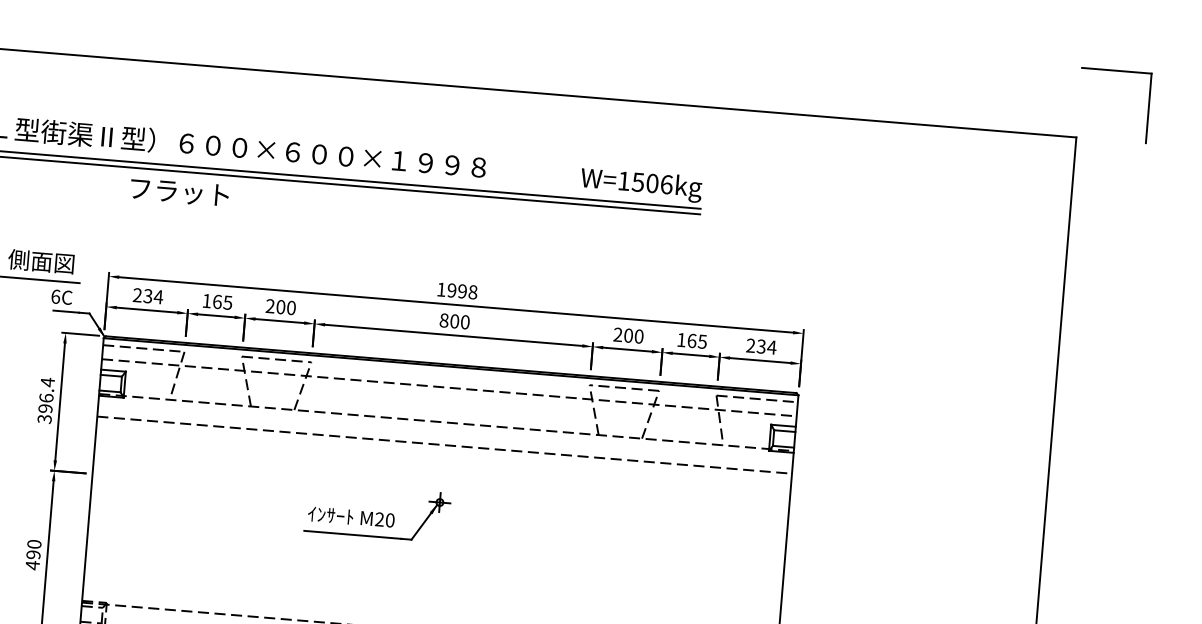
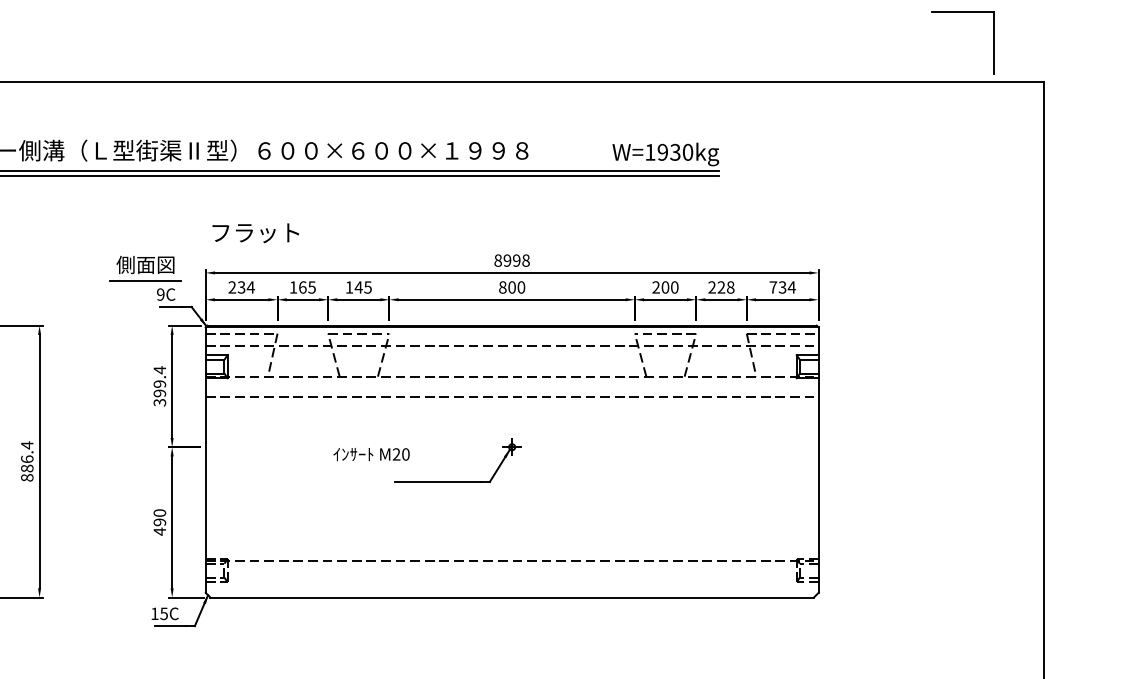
part: (1117, 71) -> (963, 12), moved
text: (652, 182) -> (675, 151), W=1506kg -> W=1930kg
text: (179, 192) -> (255, 233), moved
text: (440, 289) -> (497, 260), 1998 -> 8998
text: (55, 296) -> (160, 294), 6C -> 9C
text: (280, 307) -> (358, 287), 200 -> 145
text: (692, 340) -> (721, 287), 165 -> 228
text: (751, 345) -> (773, 287), 234 -> 734
text: (46, 397) -> (159, 383), 396.4 -> 399.4
text: (351, 517) -> (371, 454), moved

